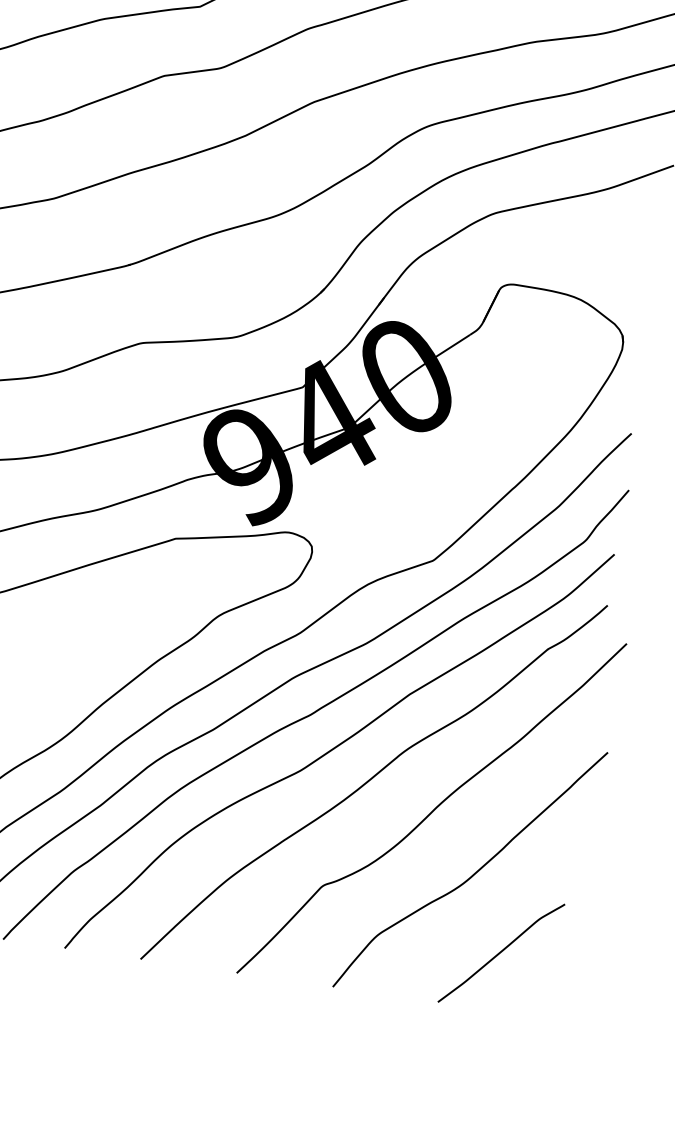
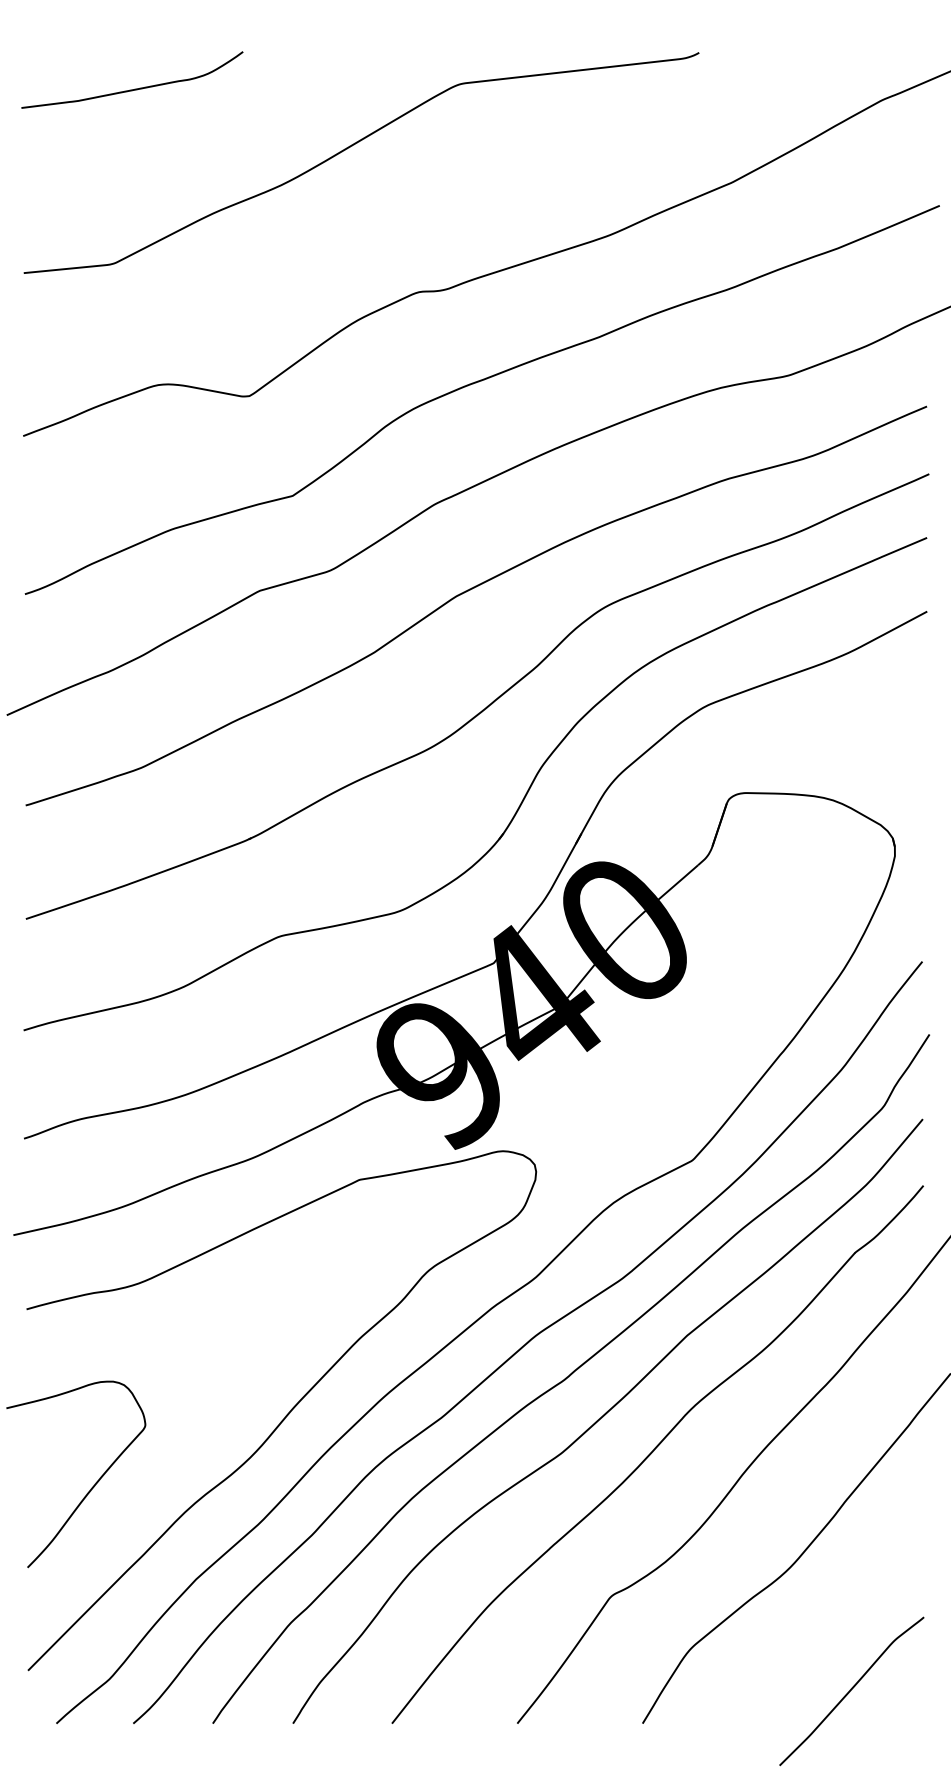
curve: (501, 952) -> (851, 1690), moved

